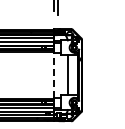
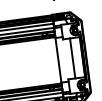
line: (53, 74) -> (58, 59), dashed -> solid

